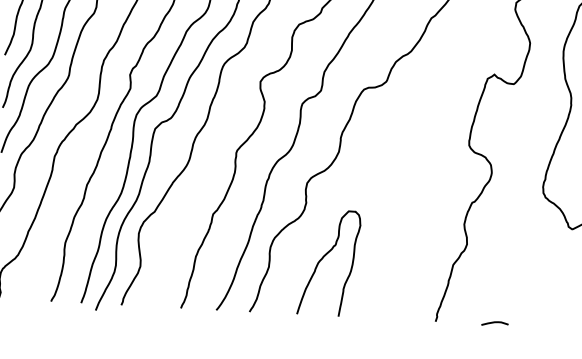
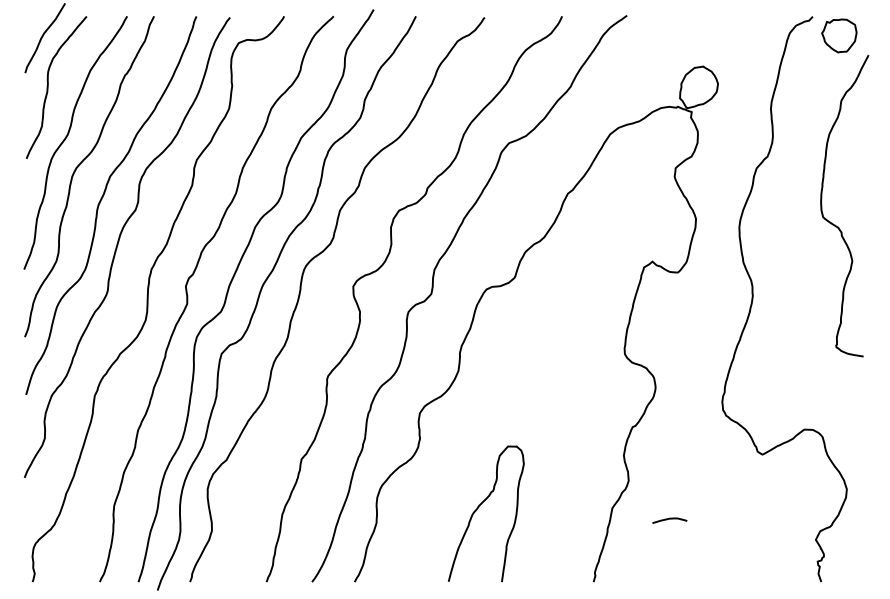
curve: (324, 257) -> (479, 507), moved
curve: (494, 322) -> (669, 519), moved

